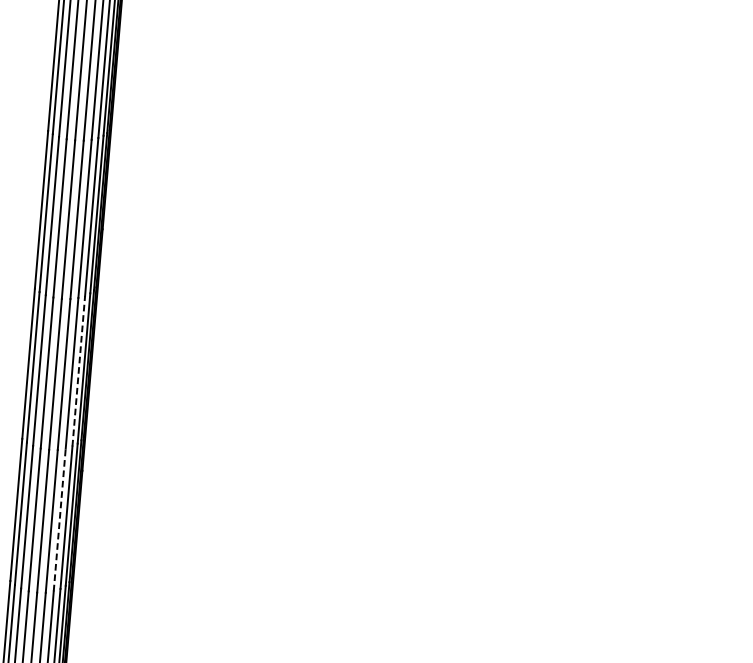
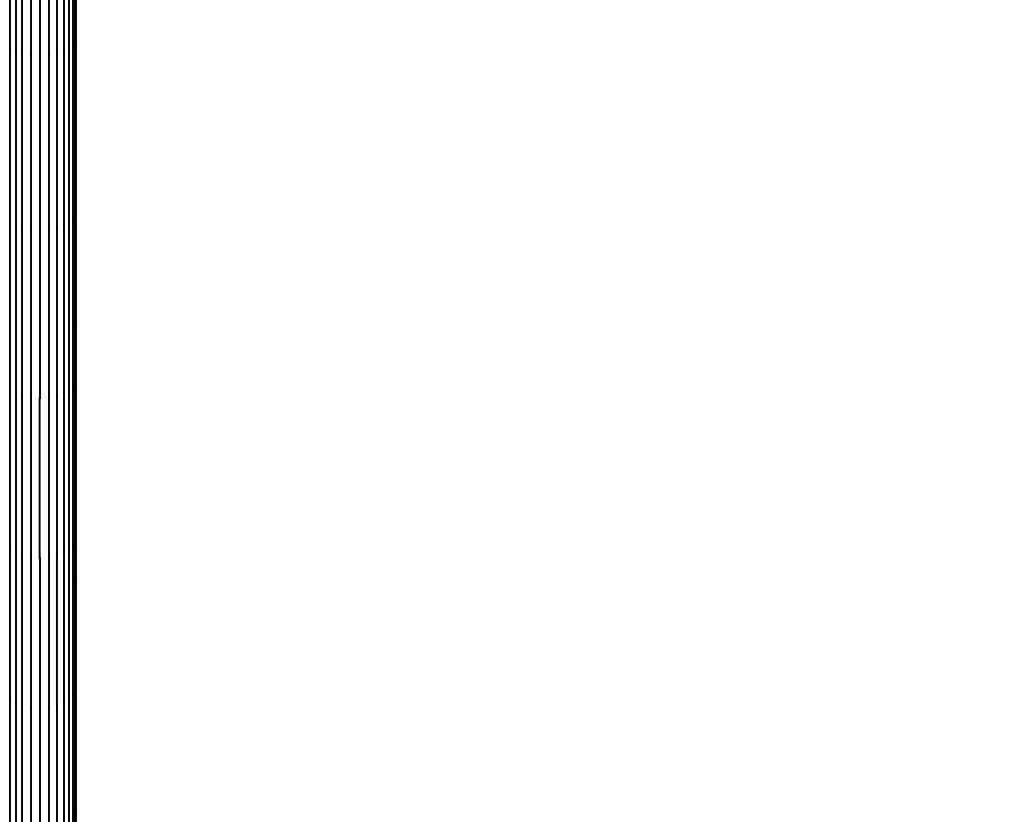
line: (78, 371) -> (63, 472), dashed -> solid
line: (59, 519) -> (56, 630), dashed -> solid

